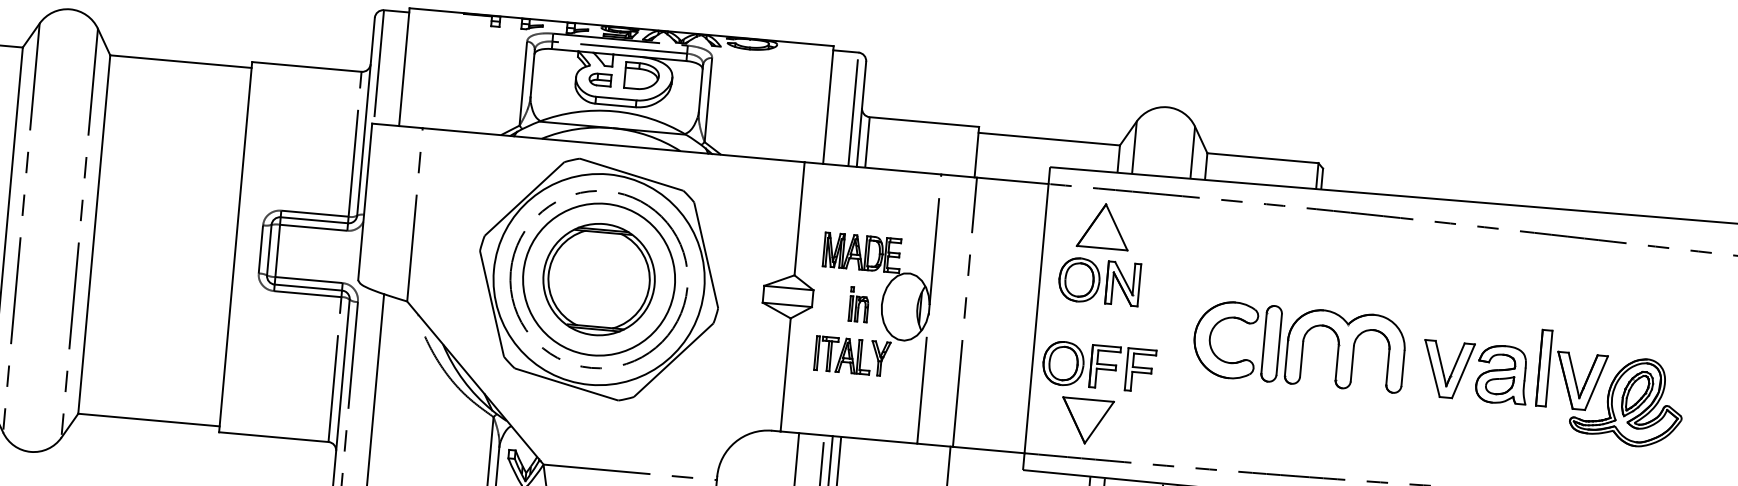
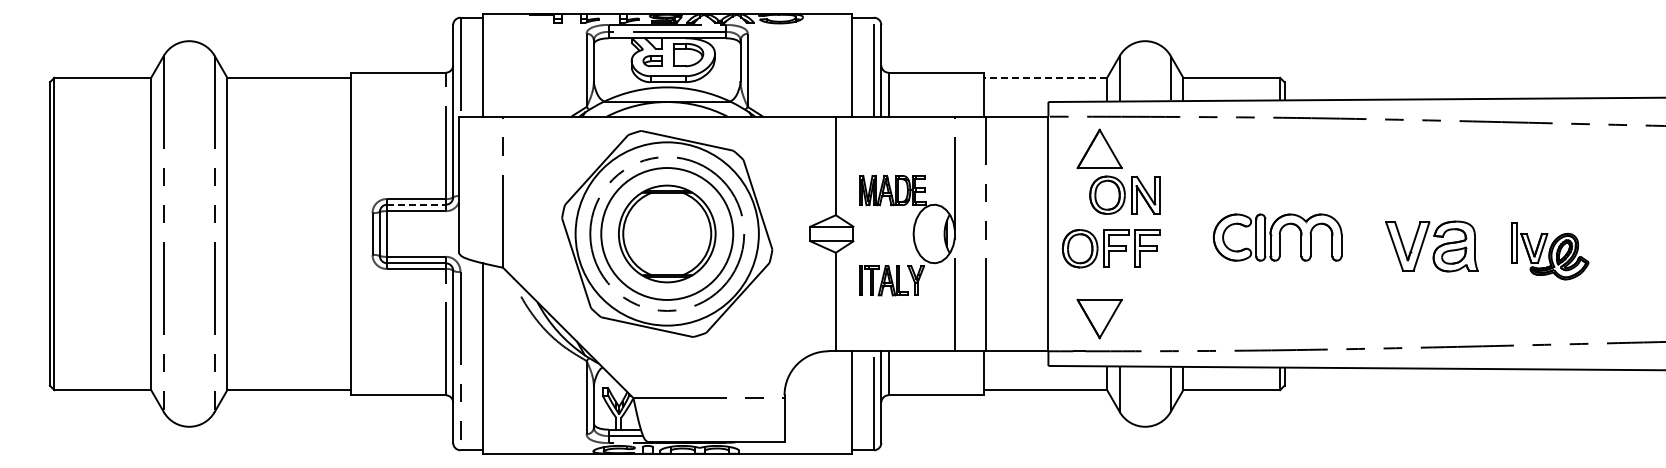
line: (1049, 138) -> (1045, 77), solid -> dashed
line: (315, 220) -> (417, 204), solid -> dashed
part: (1099, 280) -> (1124, 194), moved
part: (858, 304) -> (893, 235), removed
part: (1299, 346) -> (1277, 237), size x0.7
part: (1099, 366) -> (1111, 248), moved
part: (1610, 390) -> (1550, 251), size x0.6

